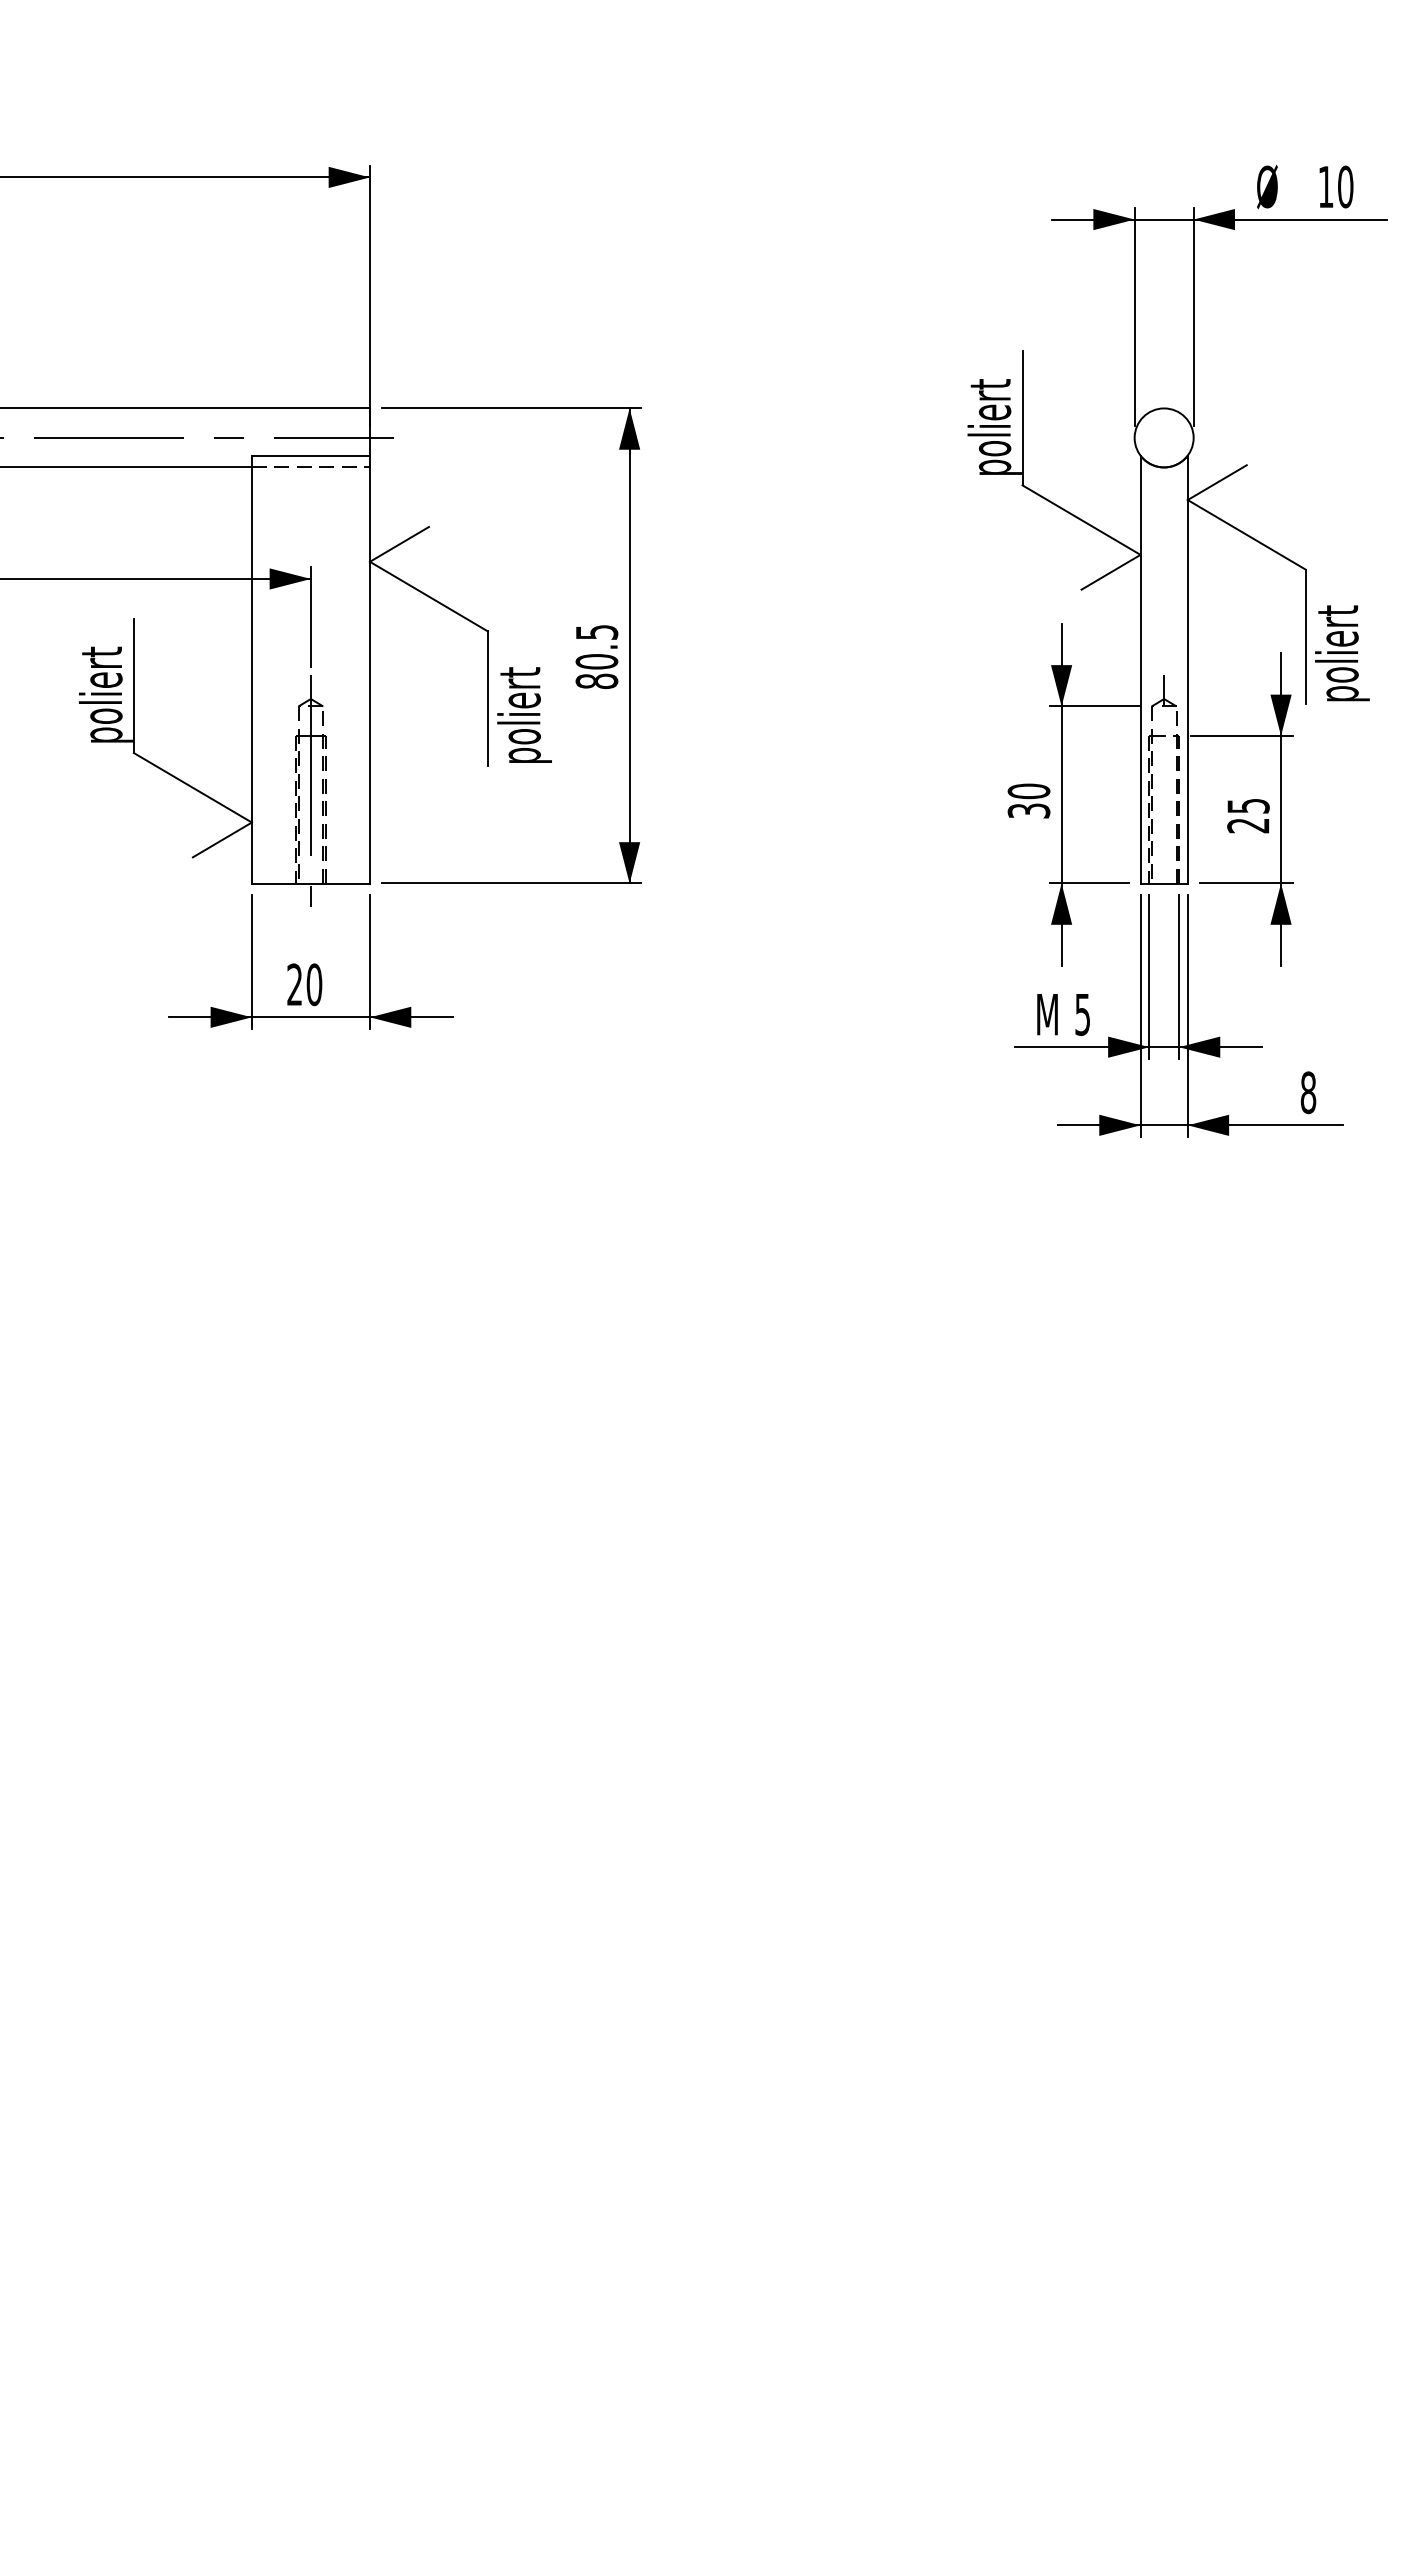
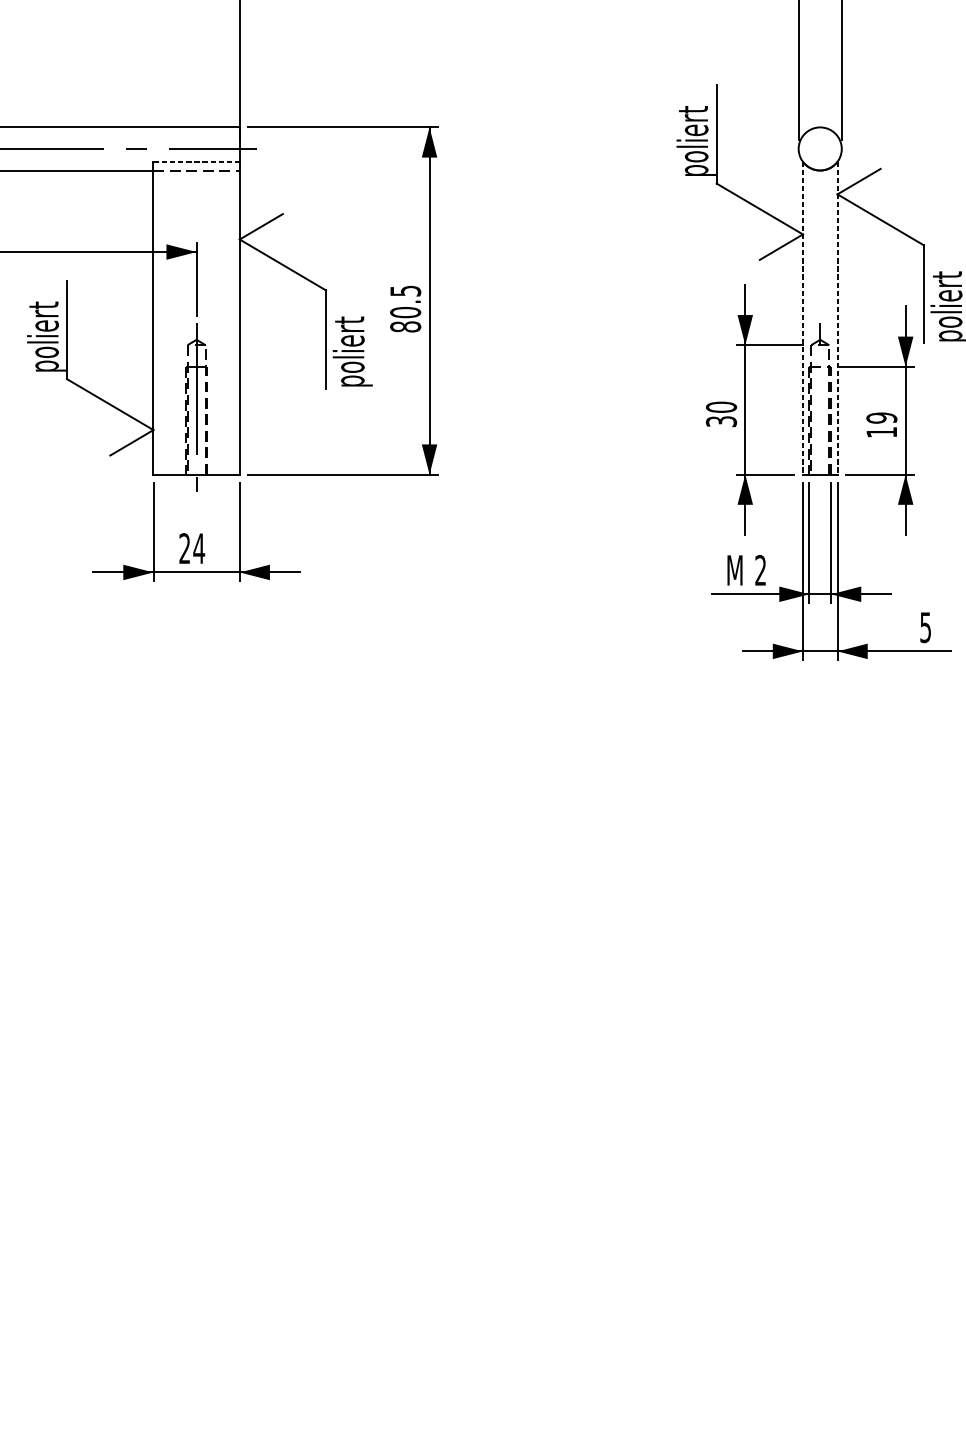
line: (310, 455) -> (196, 161), solid -> dashed
line: (1140, 669) -> (802, 318), solid -> dashed
line: (1187, 669) -> (837, 318), solid -> dashed
text: (1248, 815) -> (881, 424), 25 -> 19
text: (314, 984) -> (199, 548), 20 -> 24
text: (1082, 1014) -> (760, 570), 5 -> 2
text: (1308, 1092) -> (925, 627), 8 -> 5

